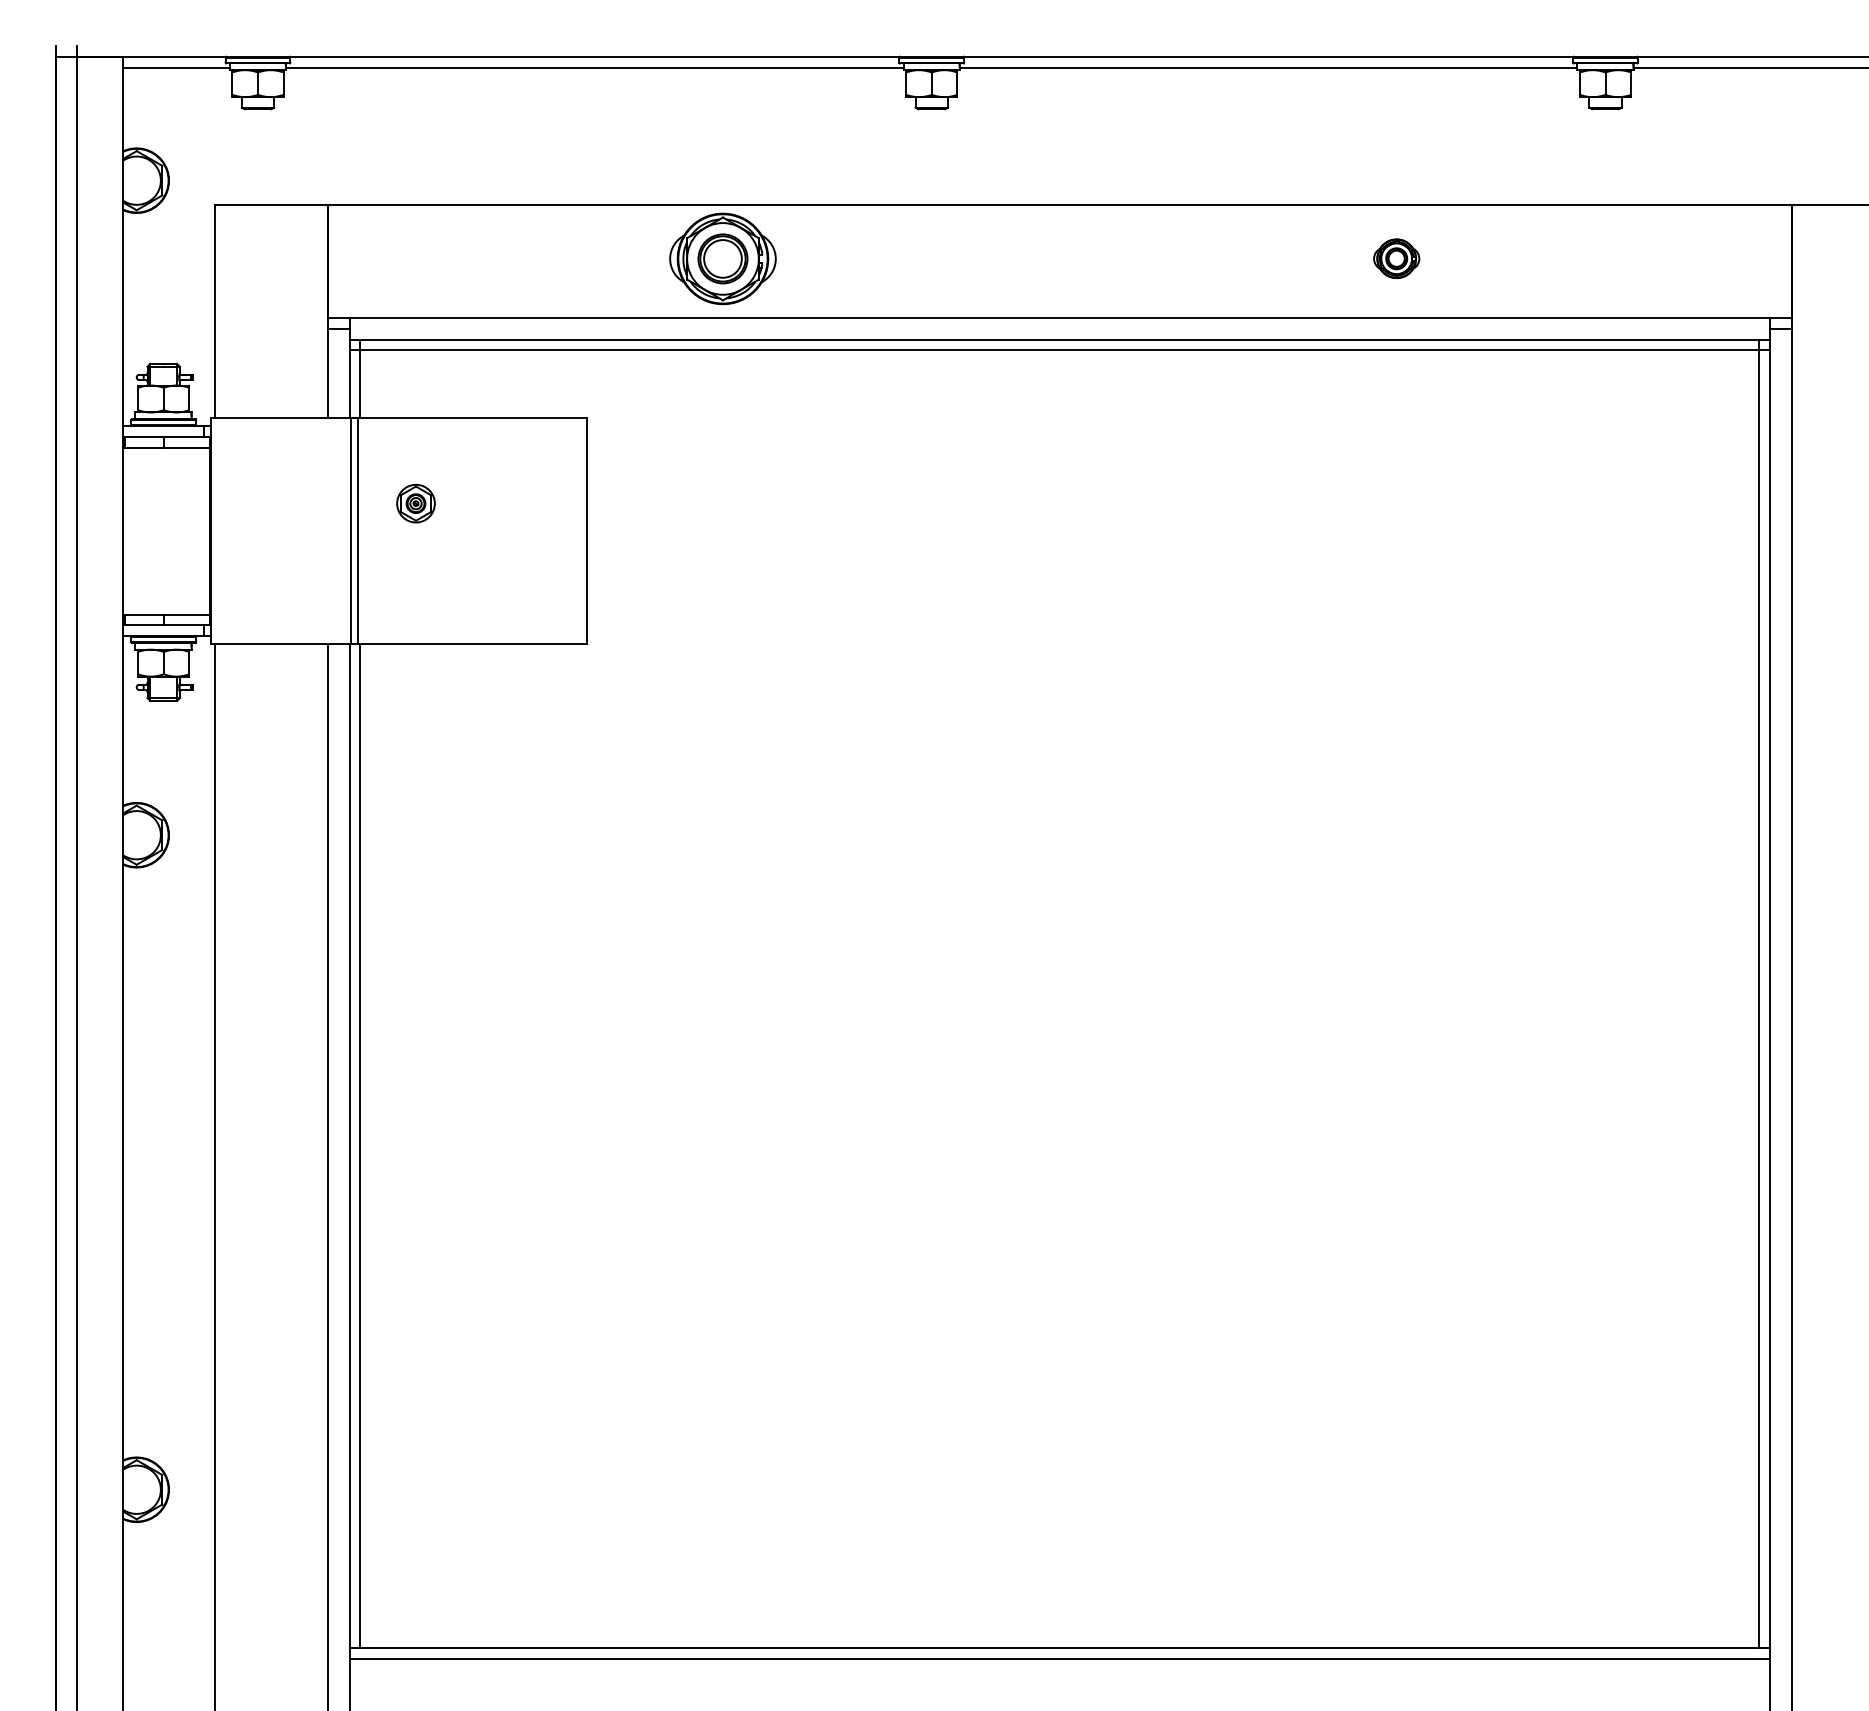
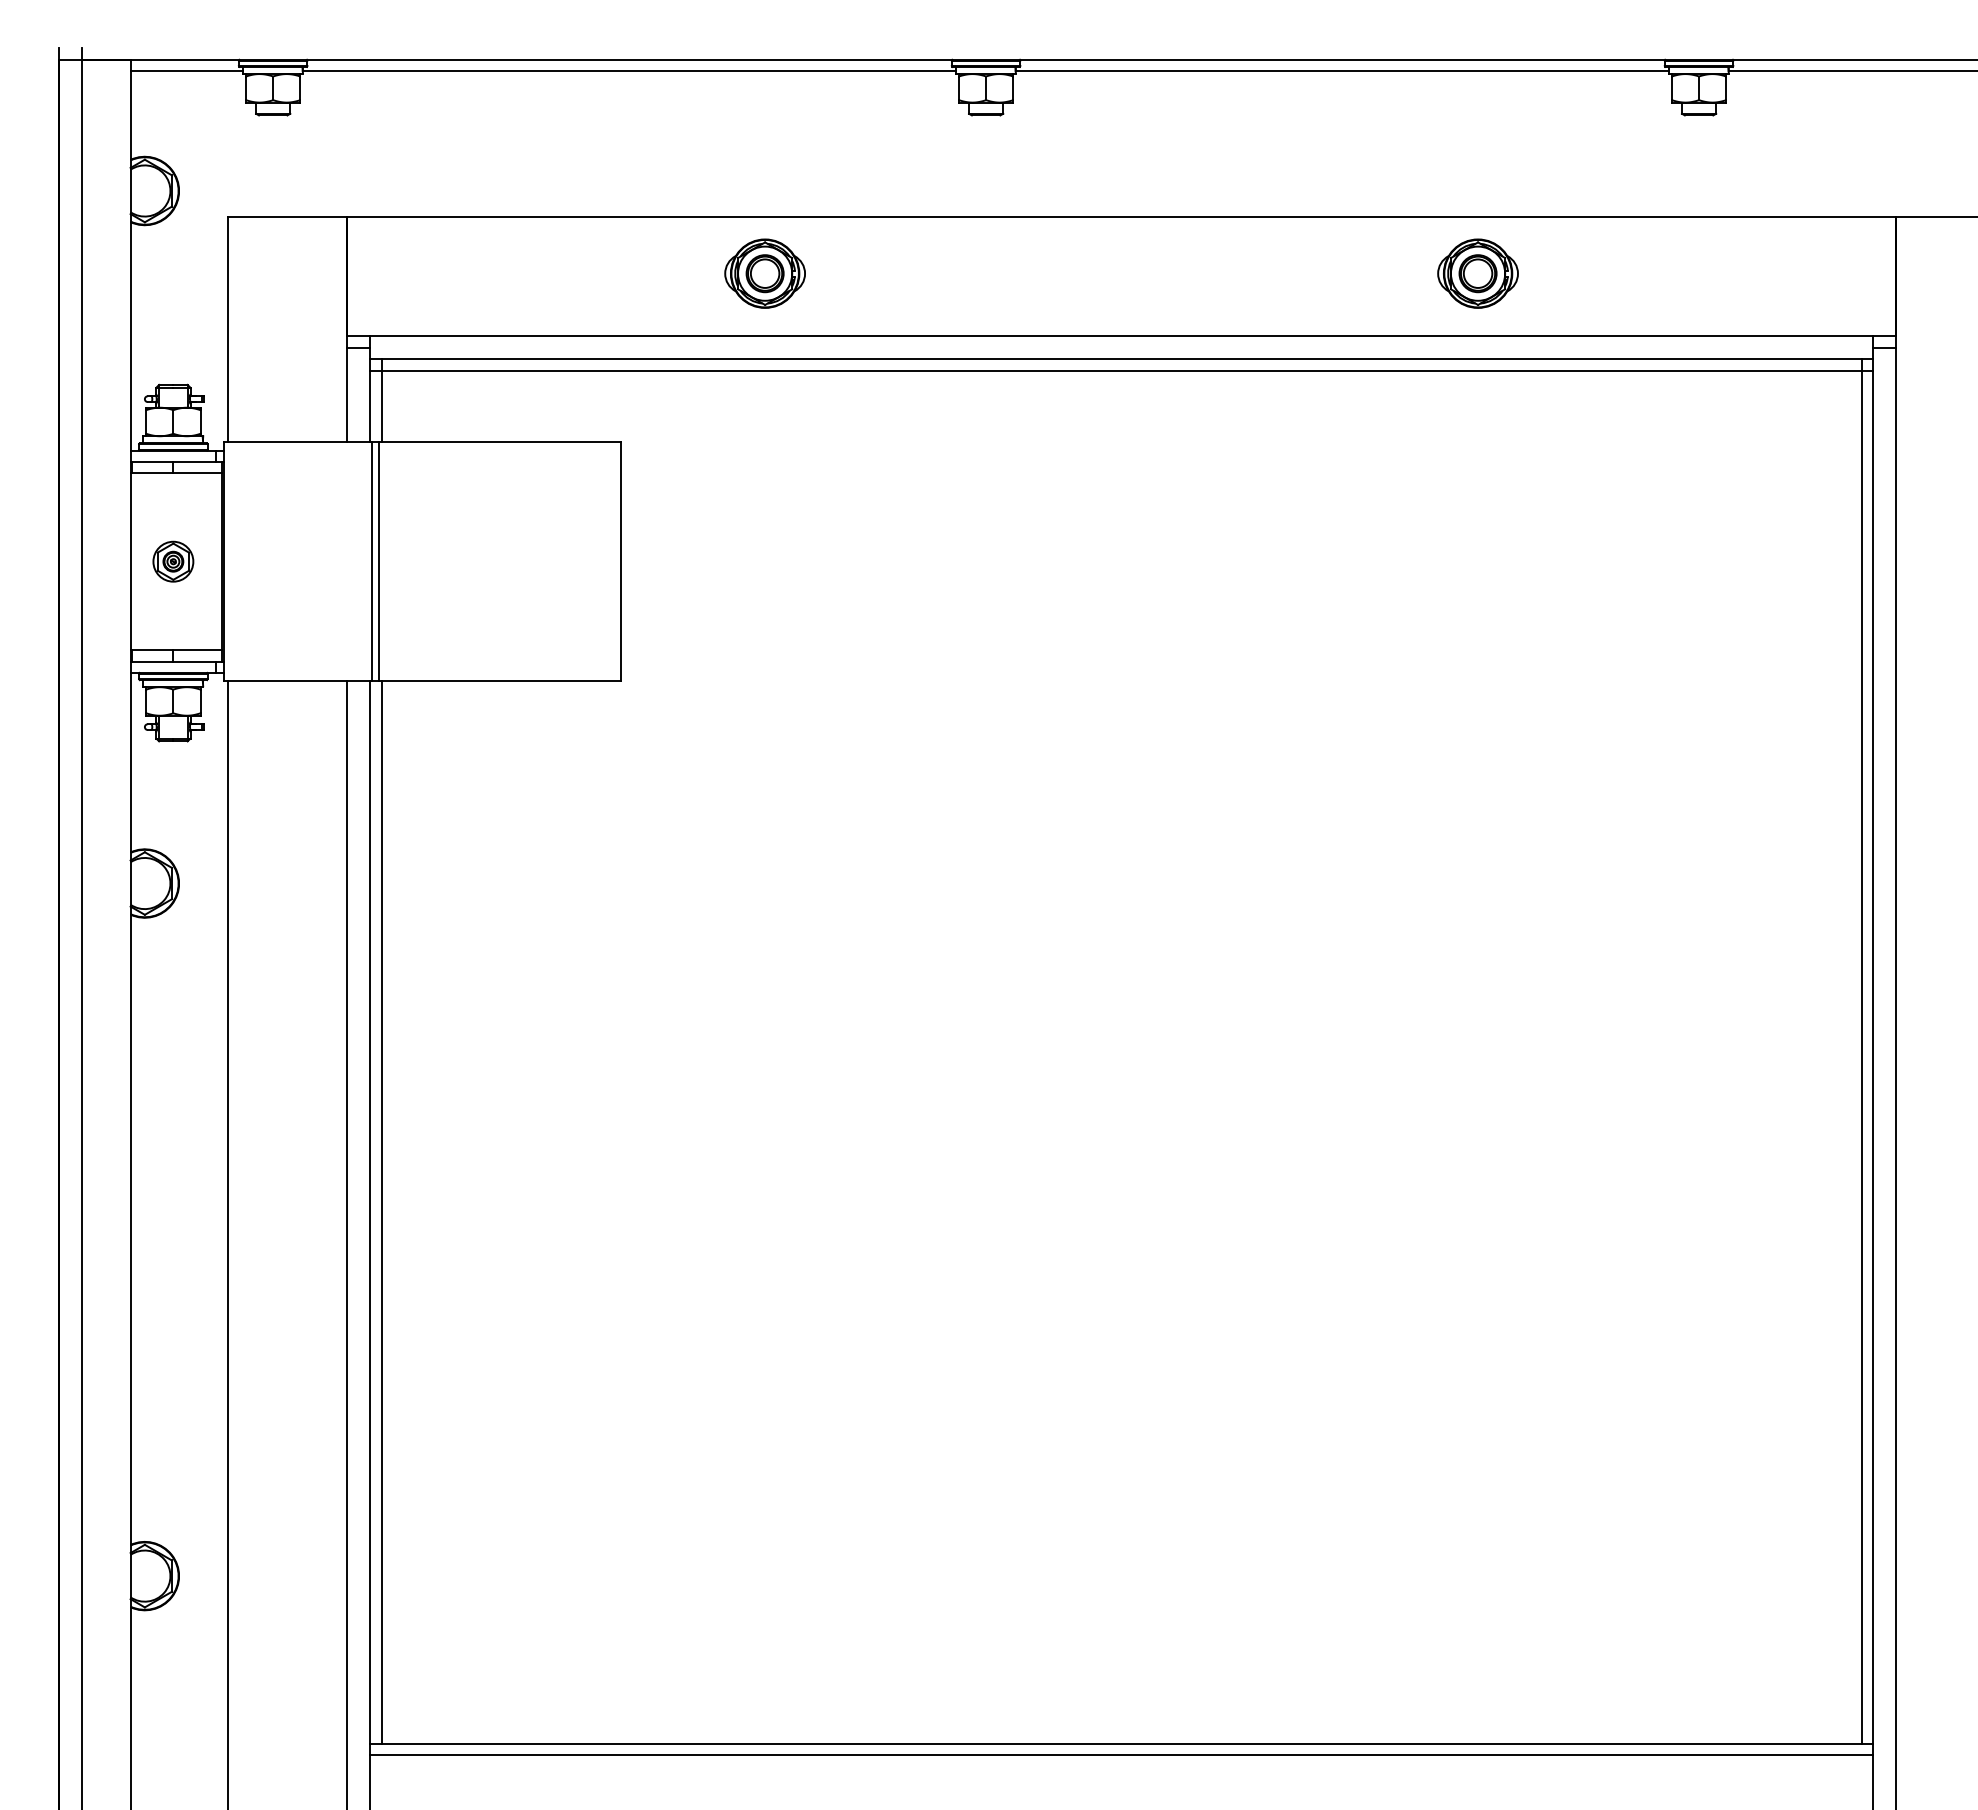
part: (722, 258) -> (764, 273), size x0.71
part: (1396, 258) -> (1477, 273), size x1.67
part: (416, 503) -> (173, 561), moved

